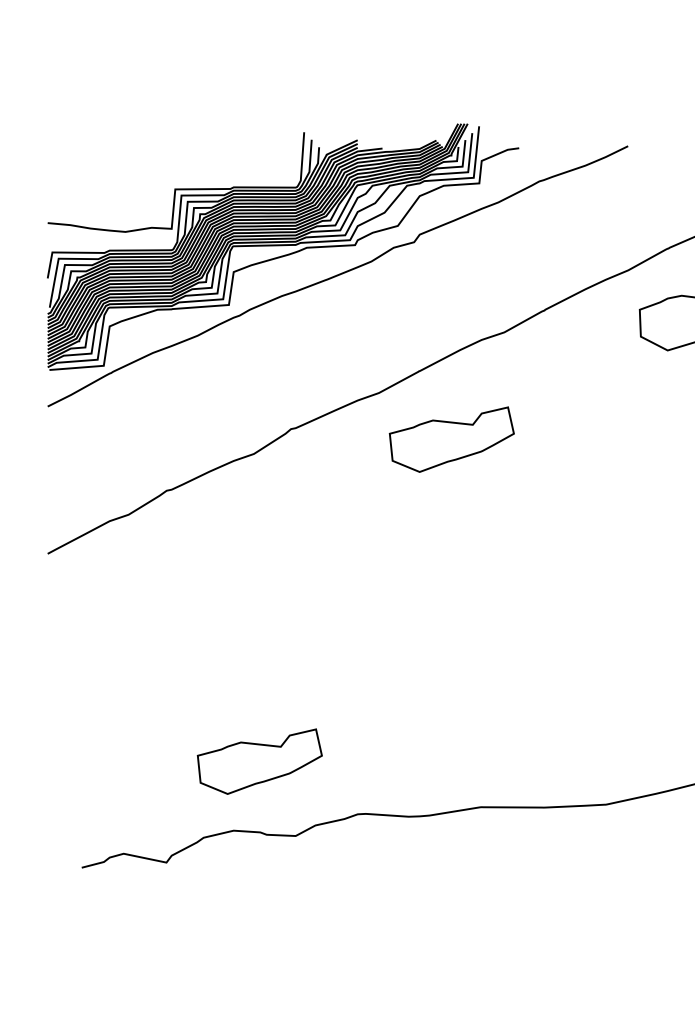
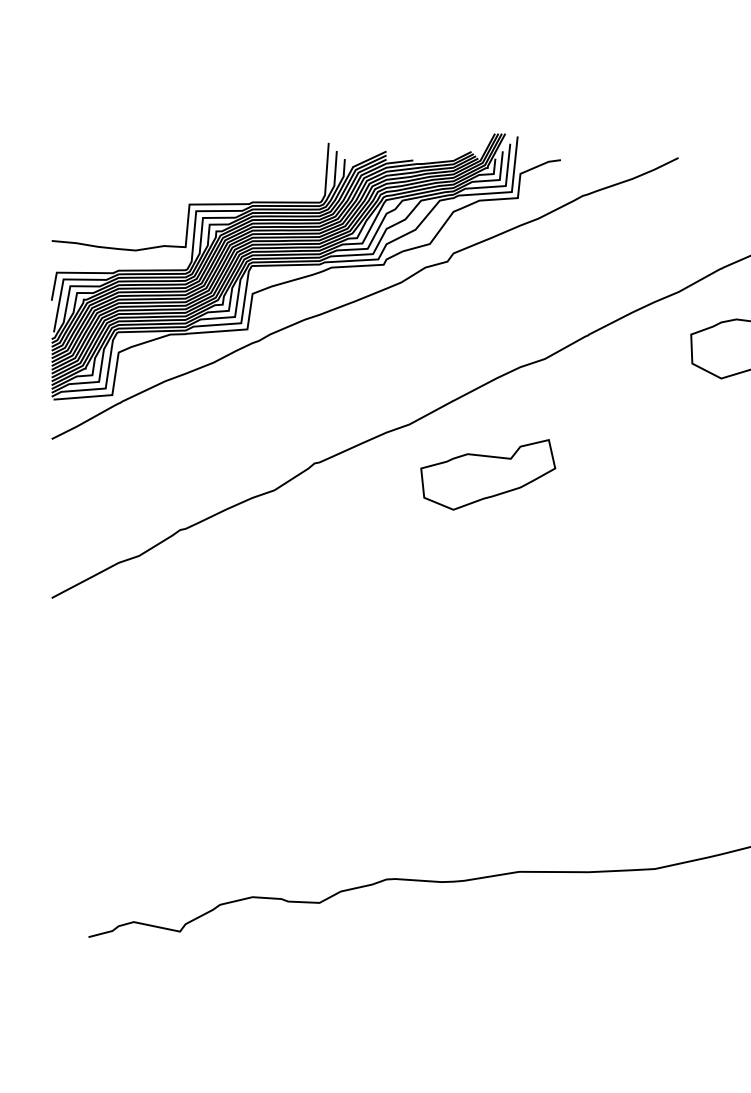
part: (259, 761) -> (280, 822), removed

